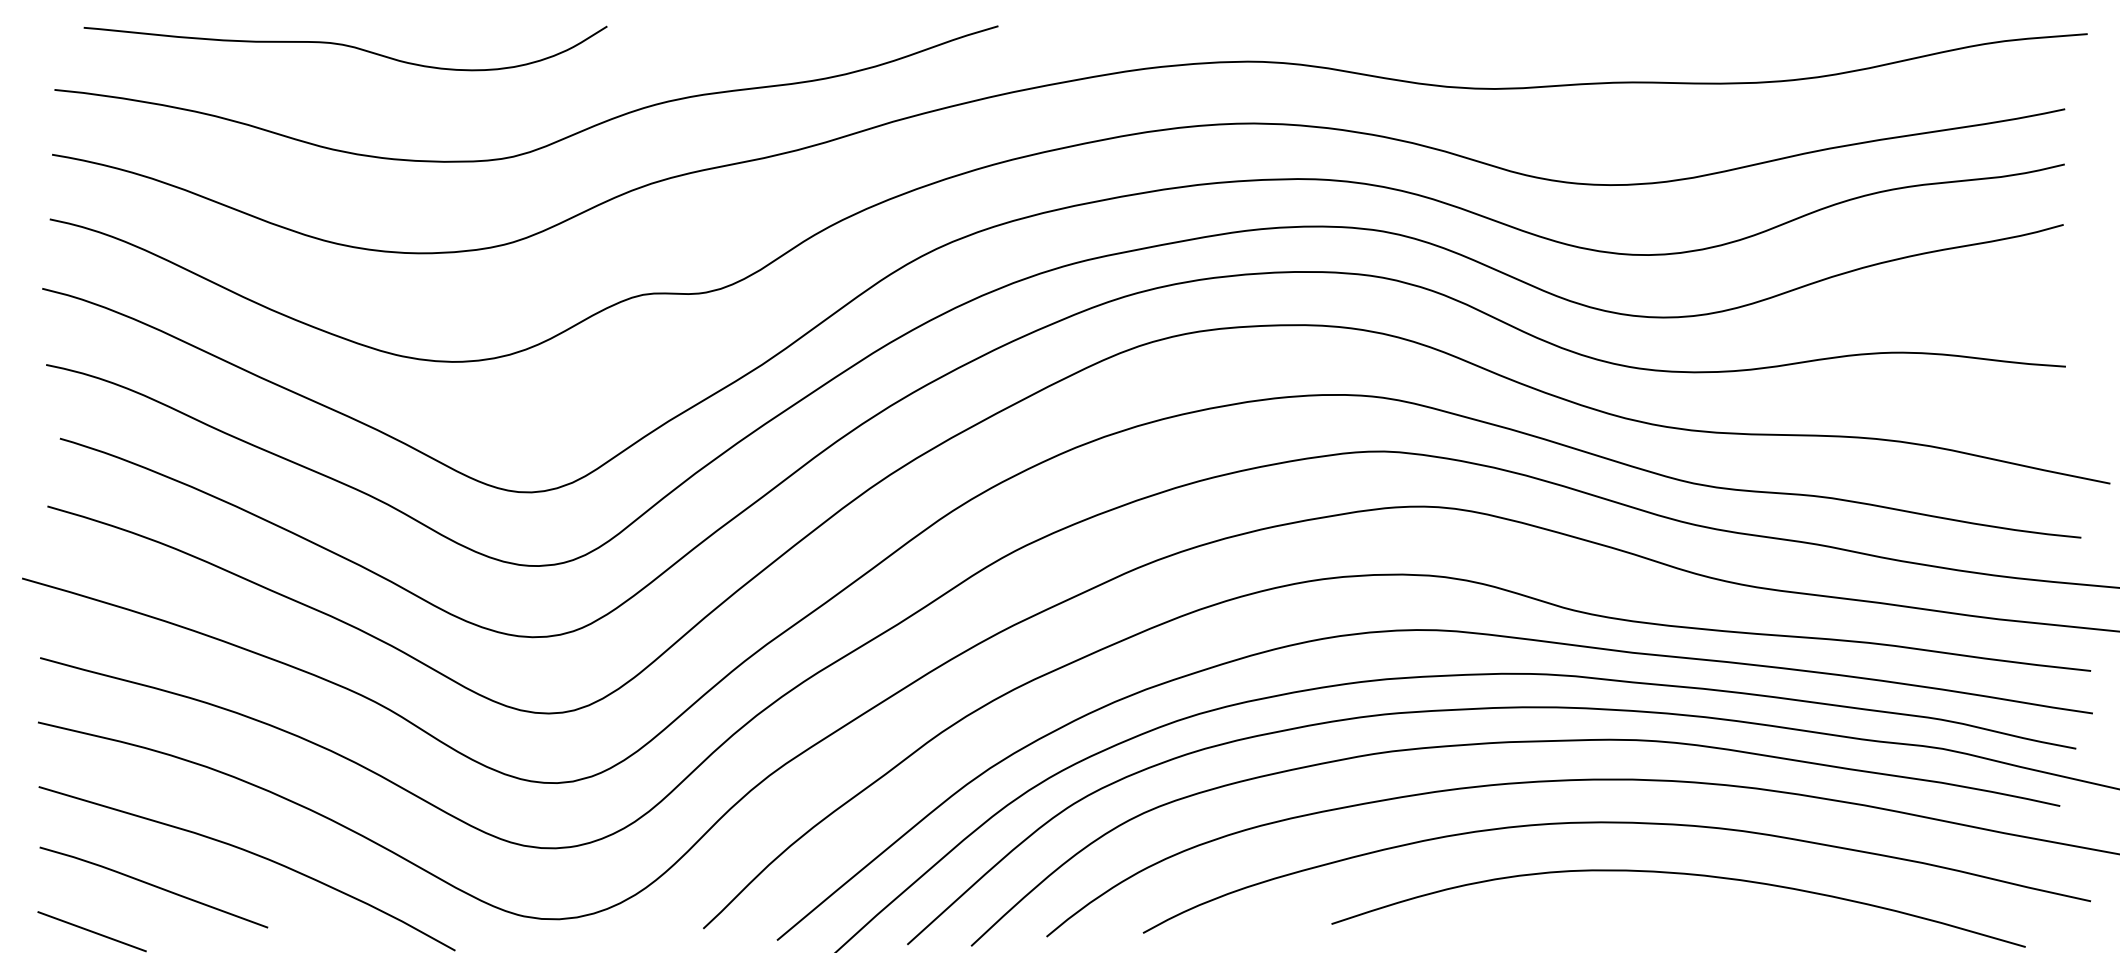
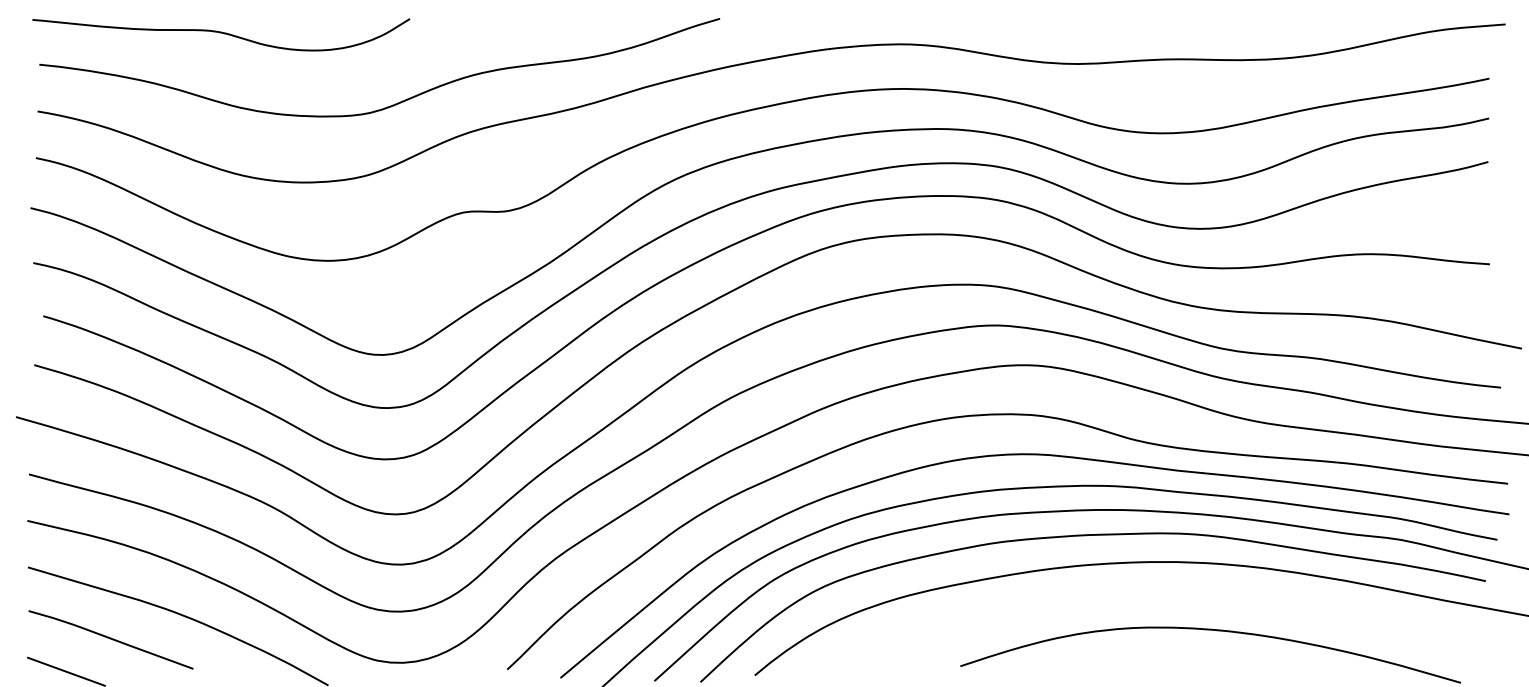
curve: (345, 46) -> (221, 33), moved
curve: (1627, 824) -> (1173, 594), removed

